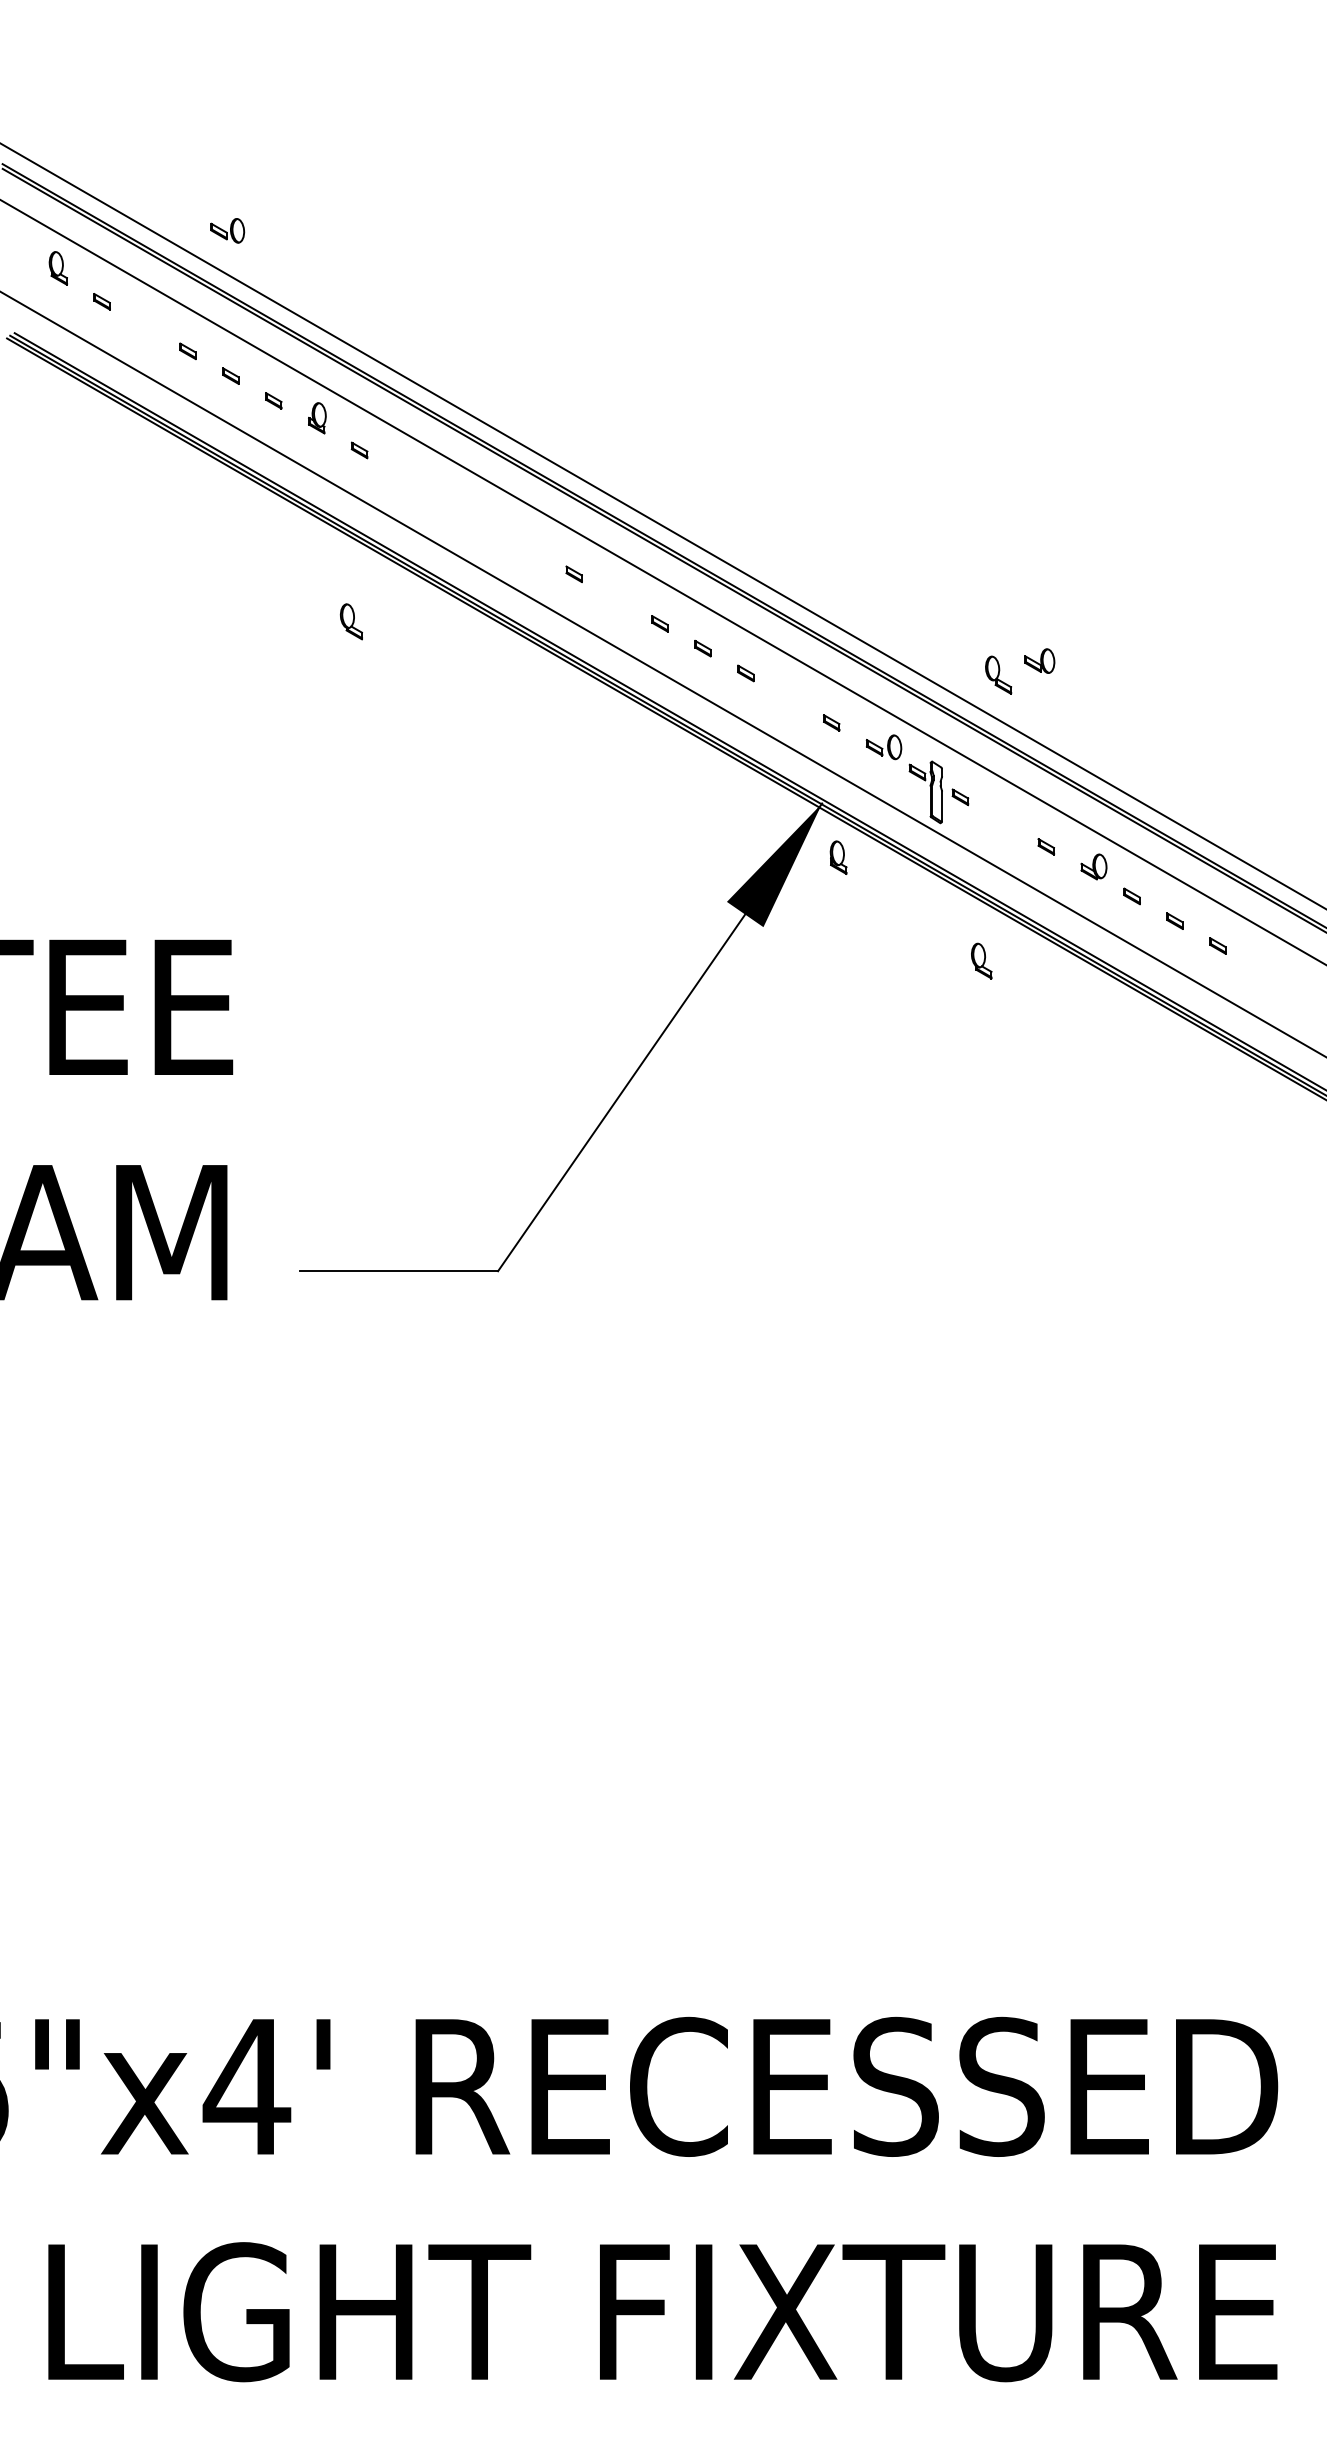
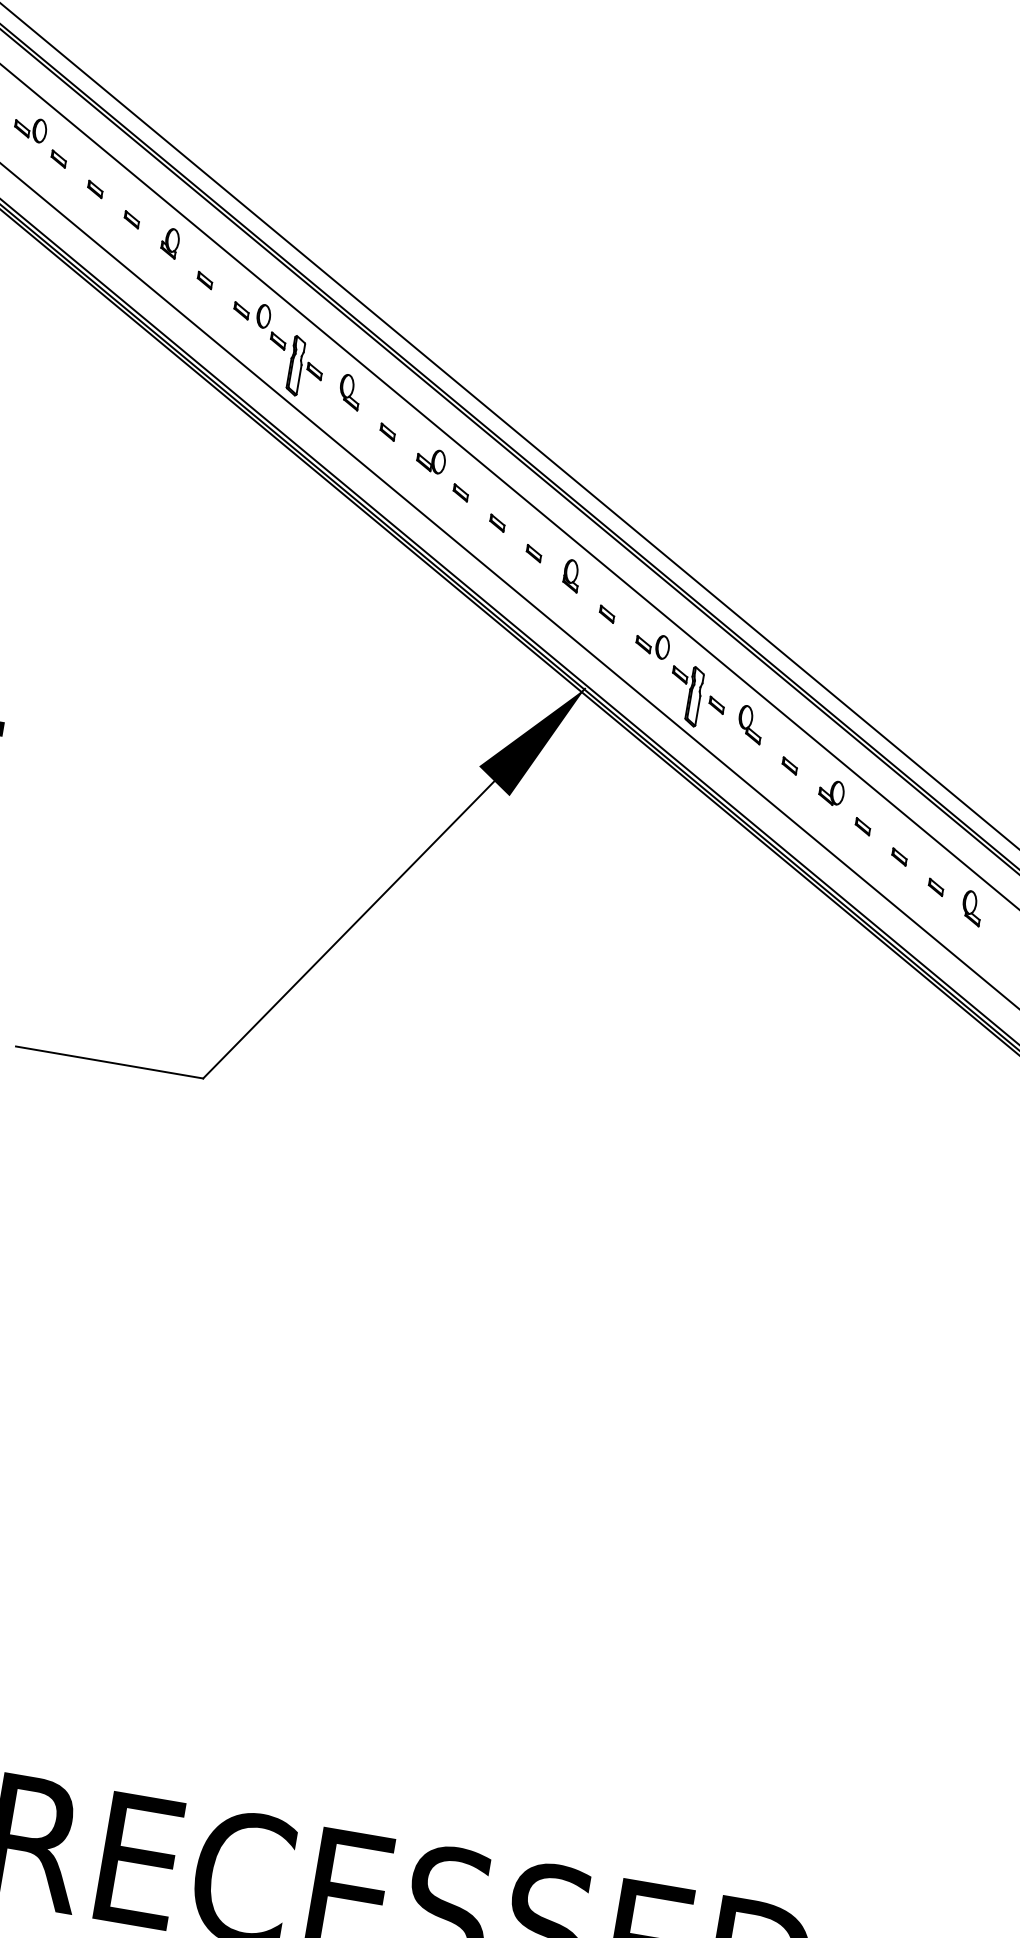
part: (227, 230) -> (30, 129), moved
part: (445, 508) -> (276, 349), added
part: (351, 621) -> (350, 391), moved
part: (1039, 660) -> (430, 460), moved
part: (998, 674) -> (750, 723), moved
part: (838, 857) -> (571, 575), moved
part: (981, 960) -> (972, 907), moved

